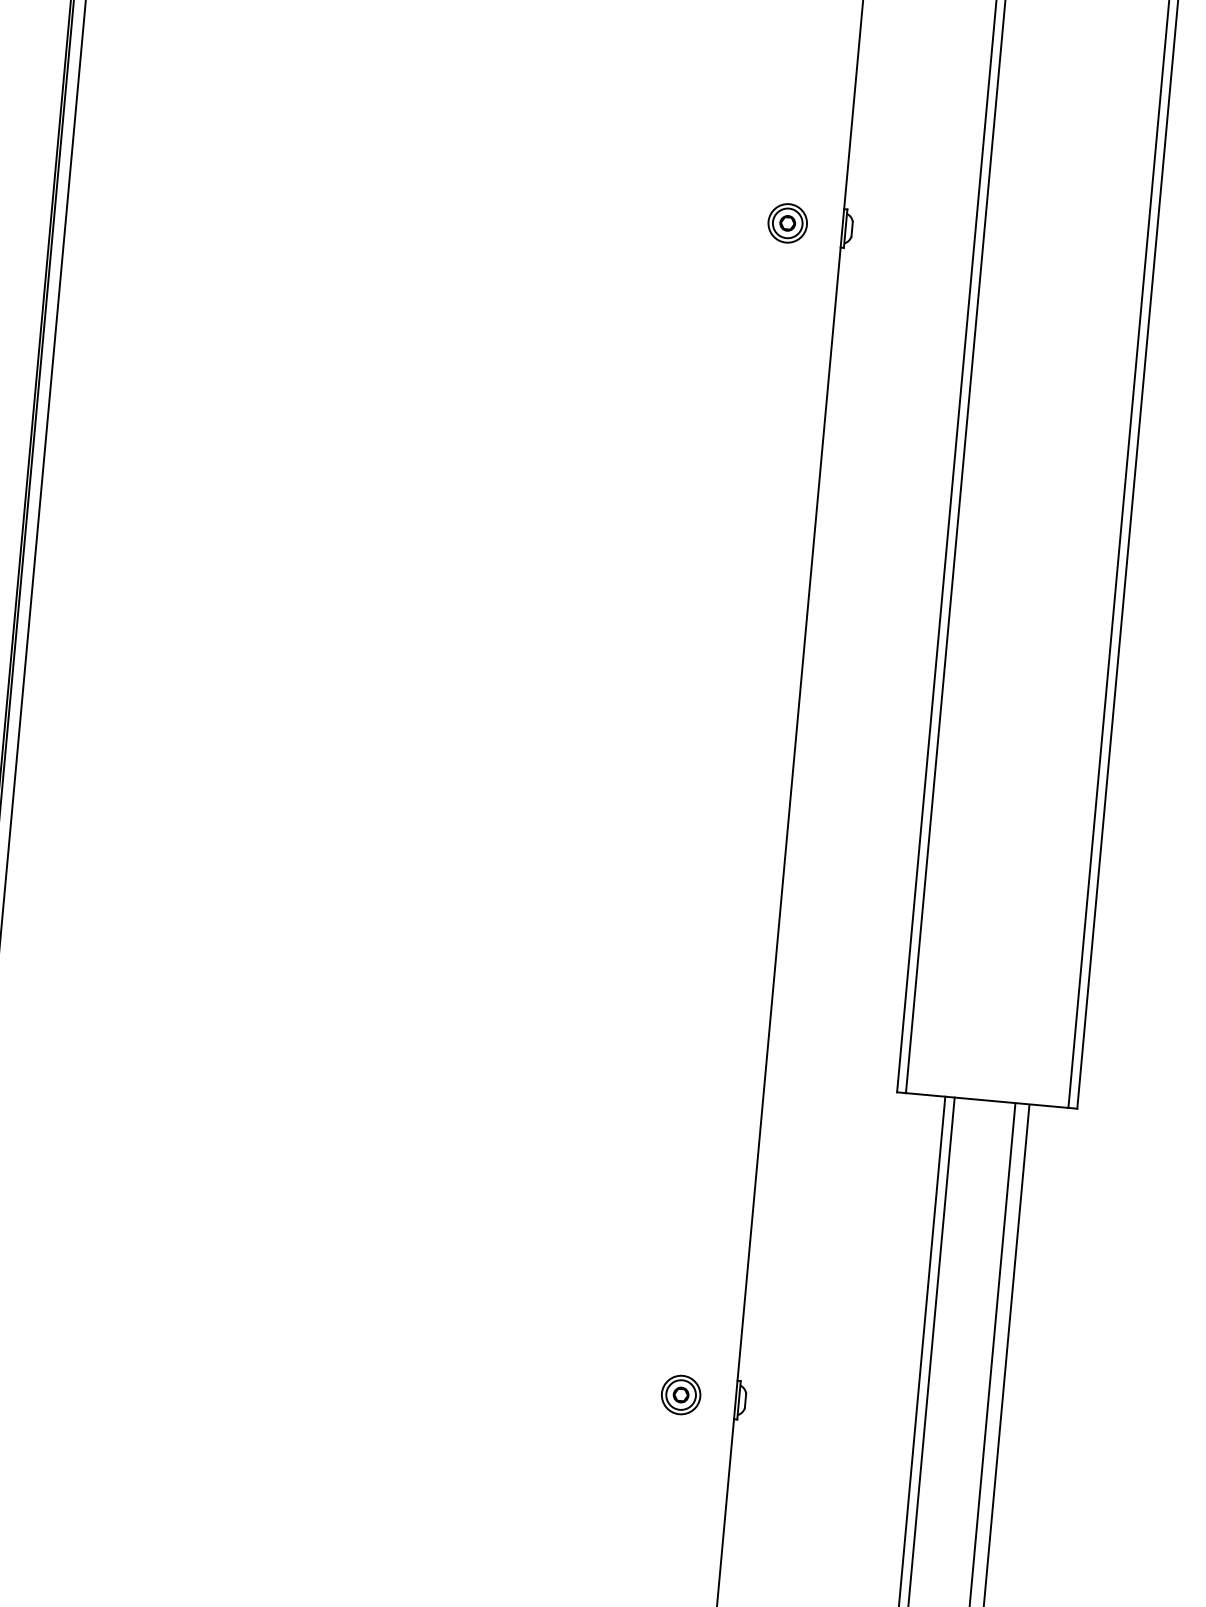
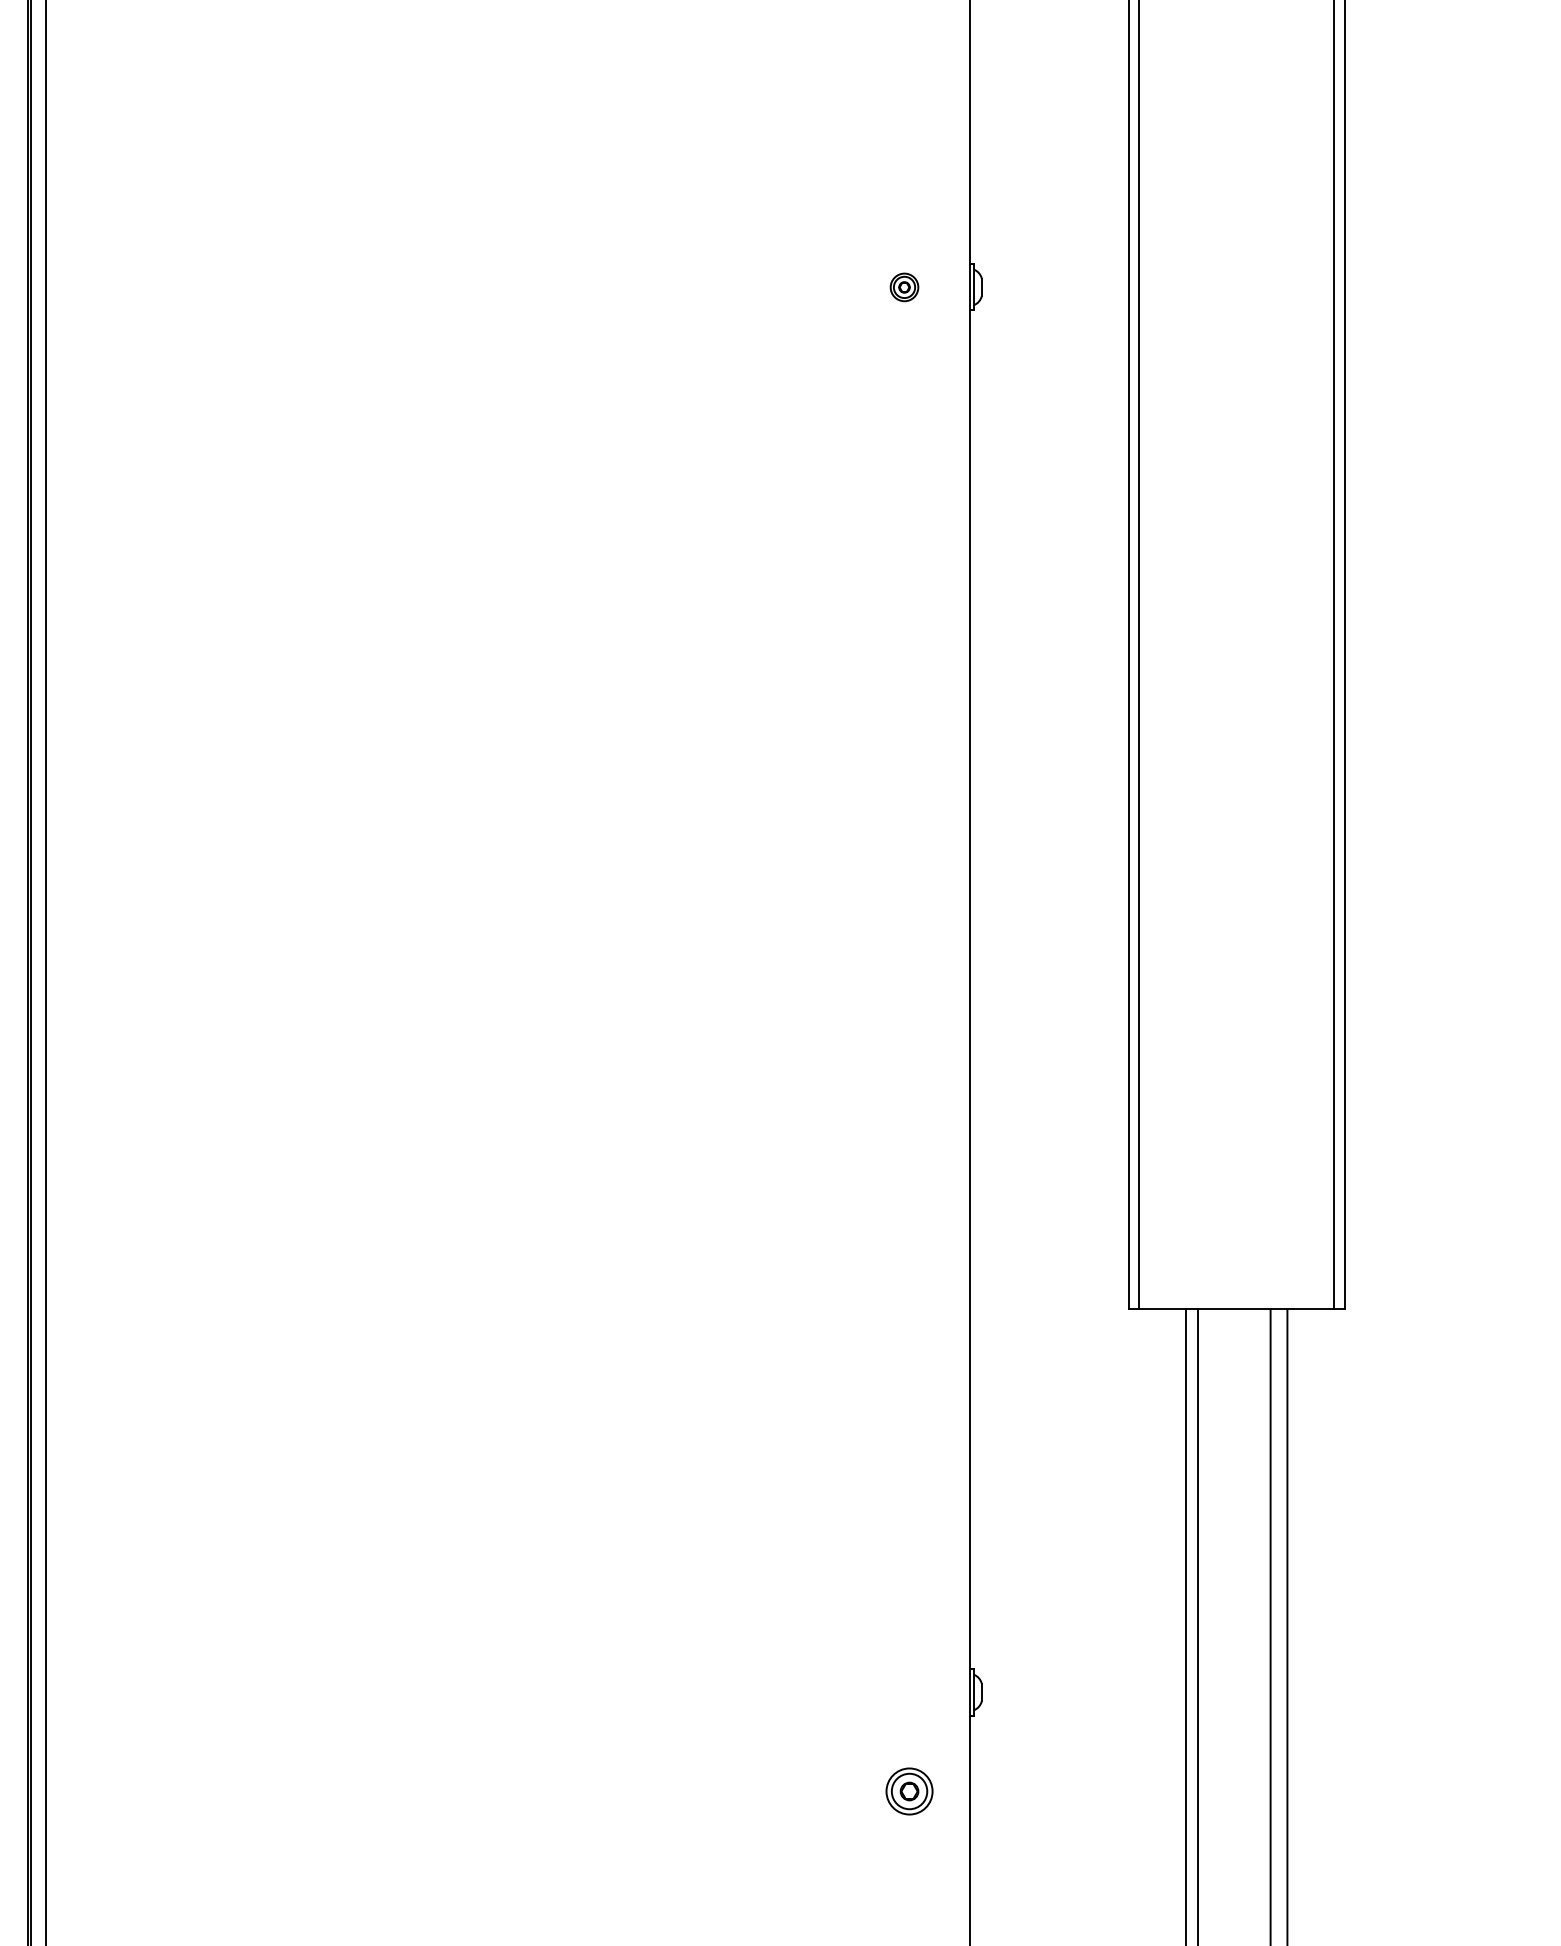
part: (787, 223) -> (904, 287), size x0.6
part: (681, 1395) -> (909, 1791), moved

